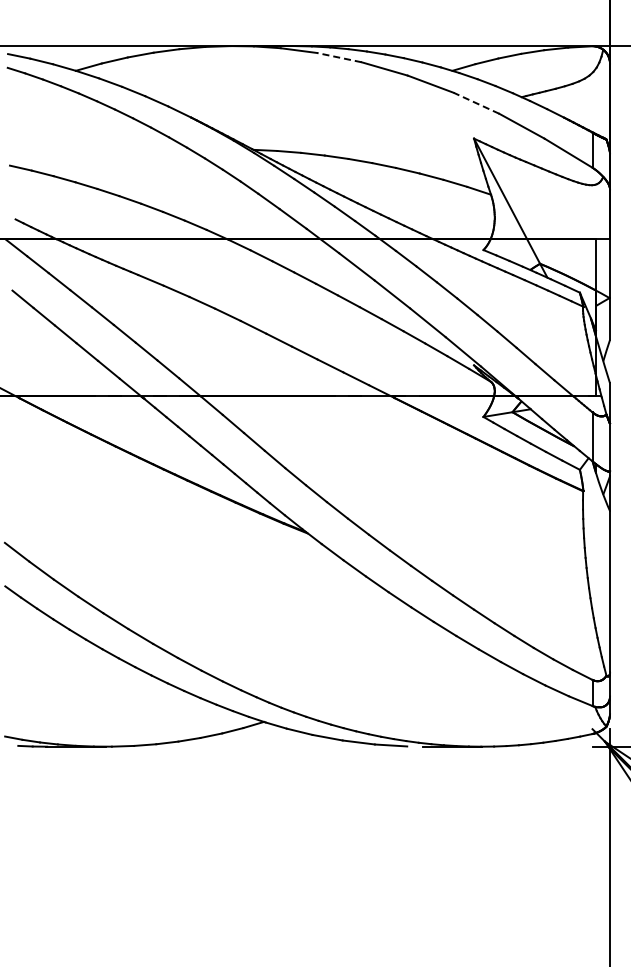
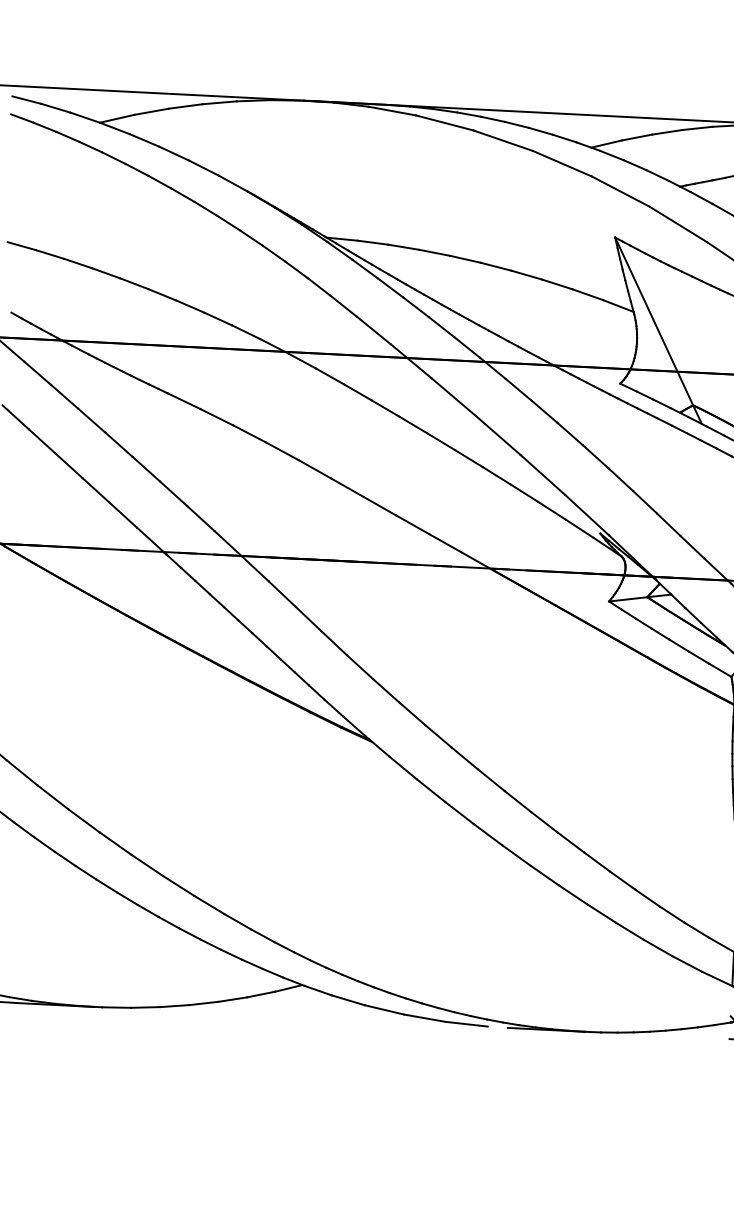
line: (339, 57) -> (444, 122), dashed -> solid
line: (476, 103) -> (620, 191), dashed -> solid

